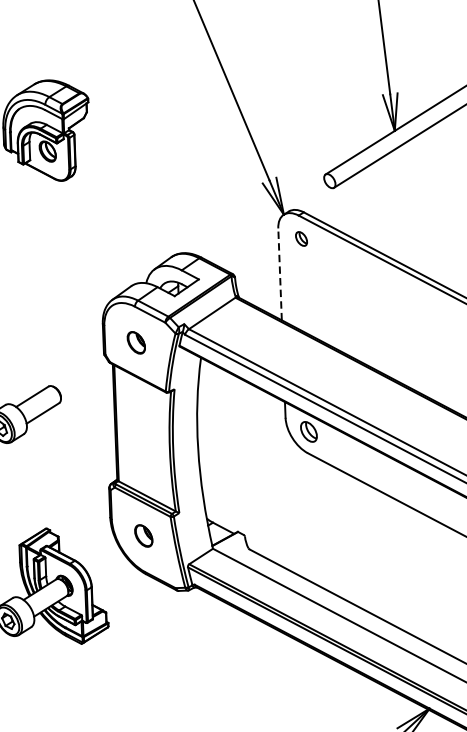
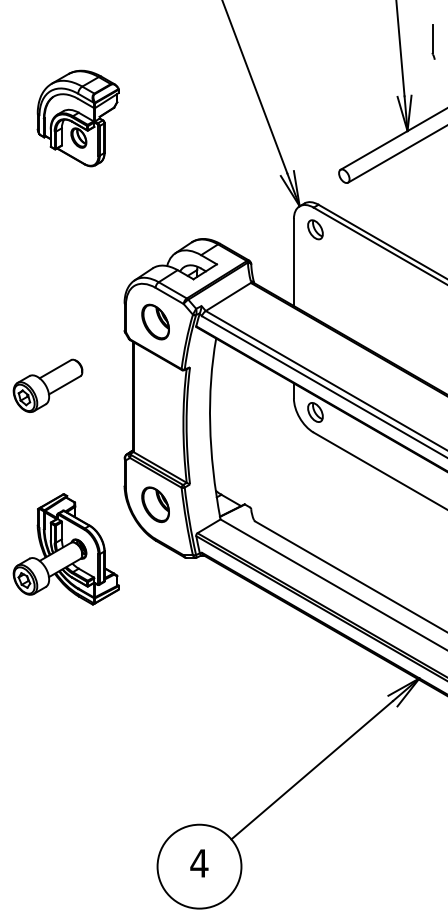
part: (418, 35) -> (433, 41), added
part: (301, 238) -> (315, 229), size x1.43
line: (279, 274) -> (293, 262), dashed -> solid
part: (136, 342) -> (155, 321), size x1.67
part: (143, 535) -> (155, 504), size x1.67

